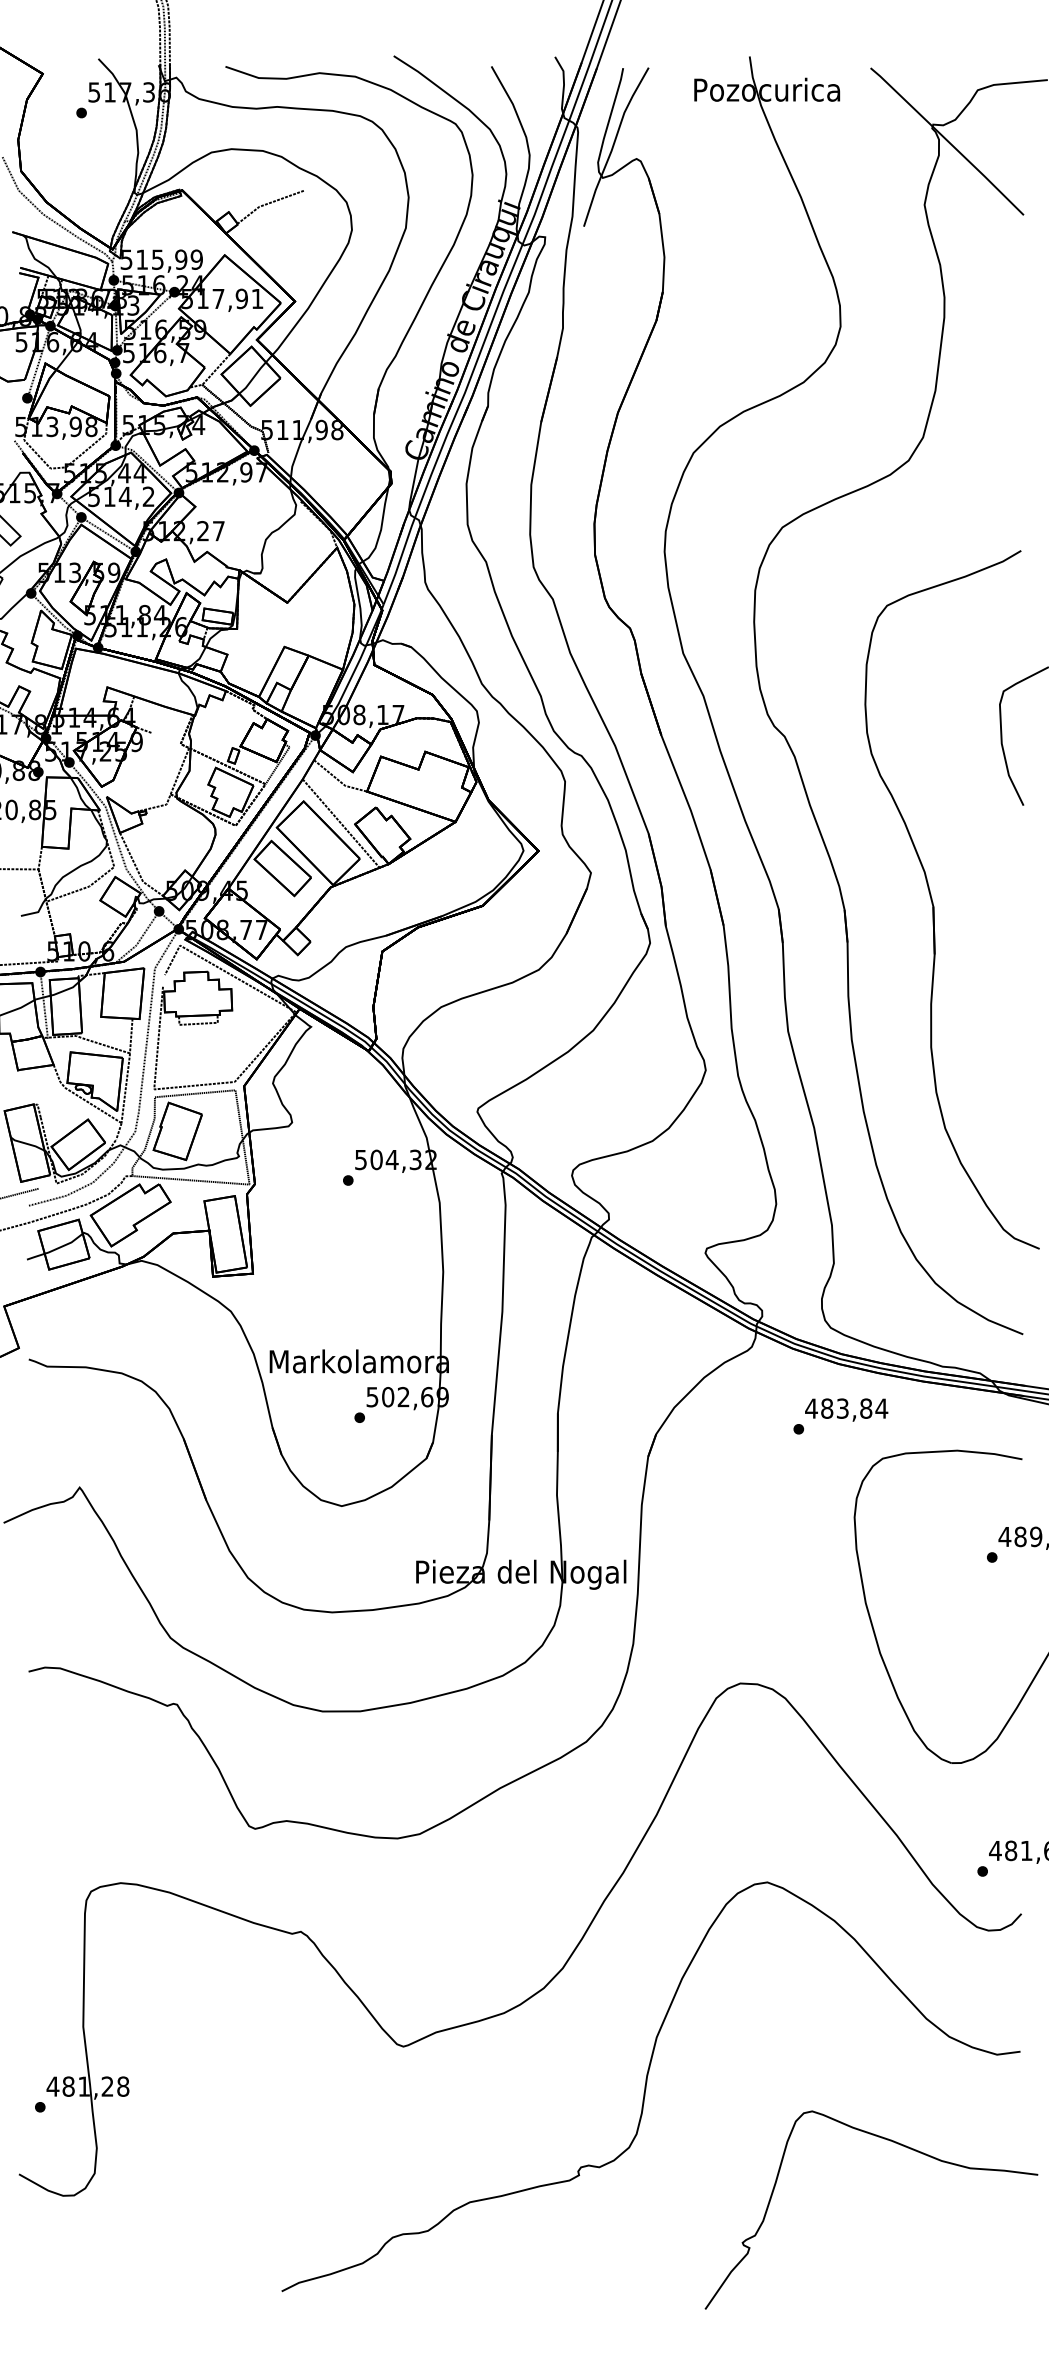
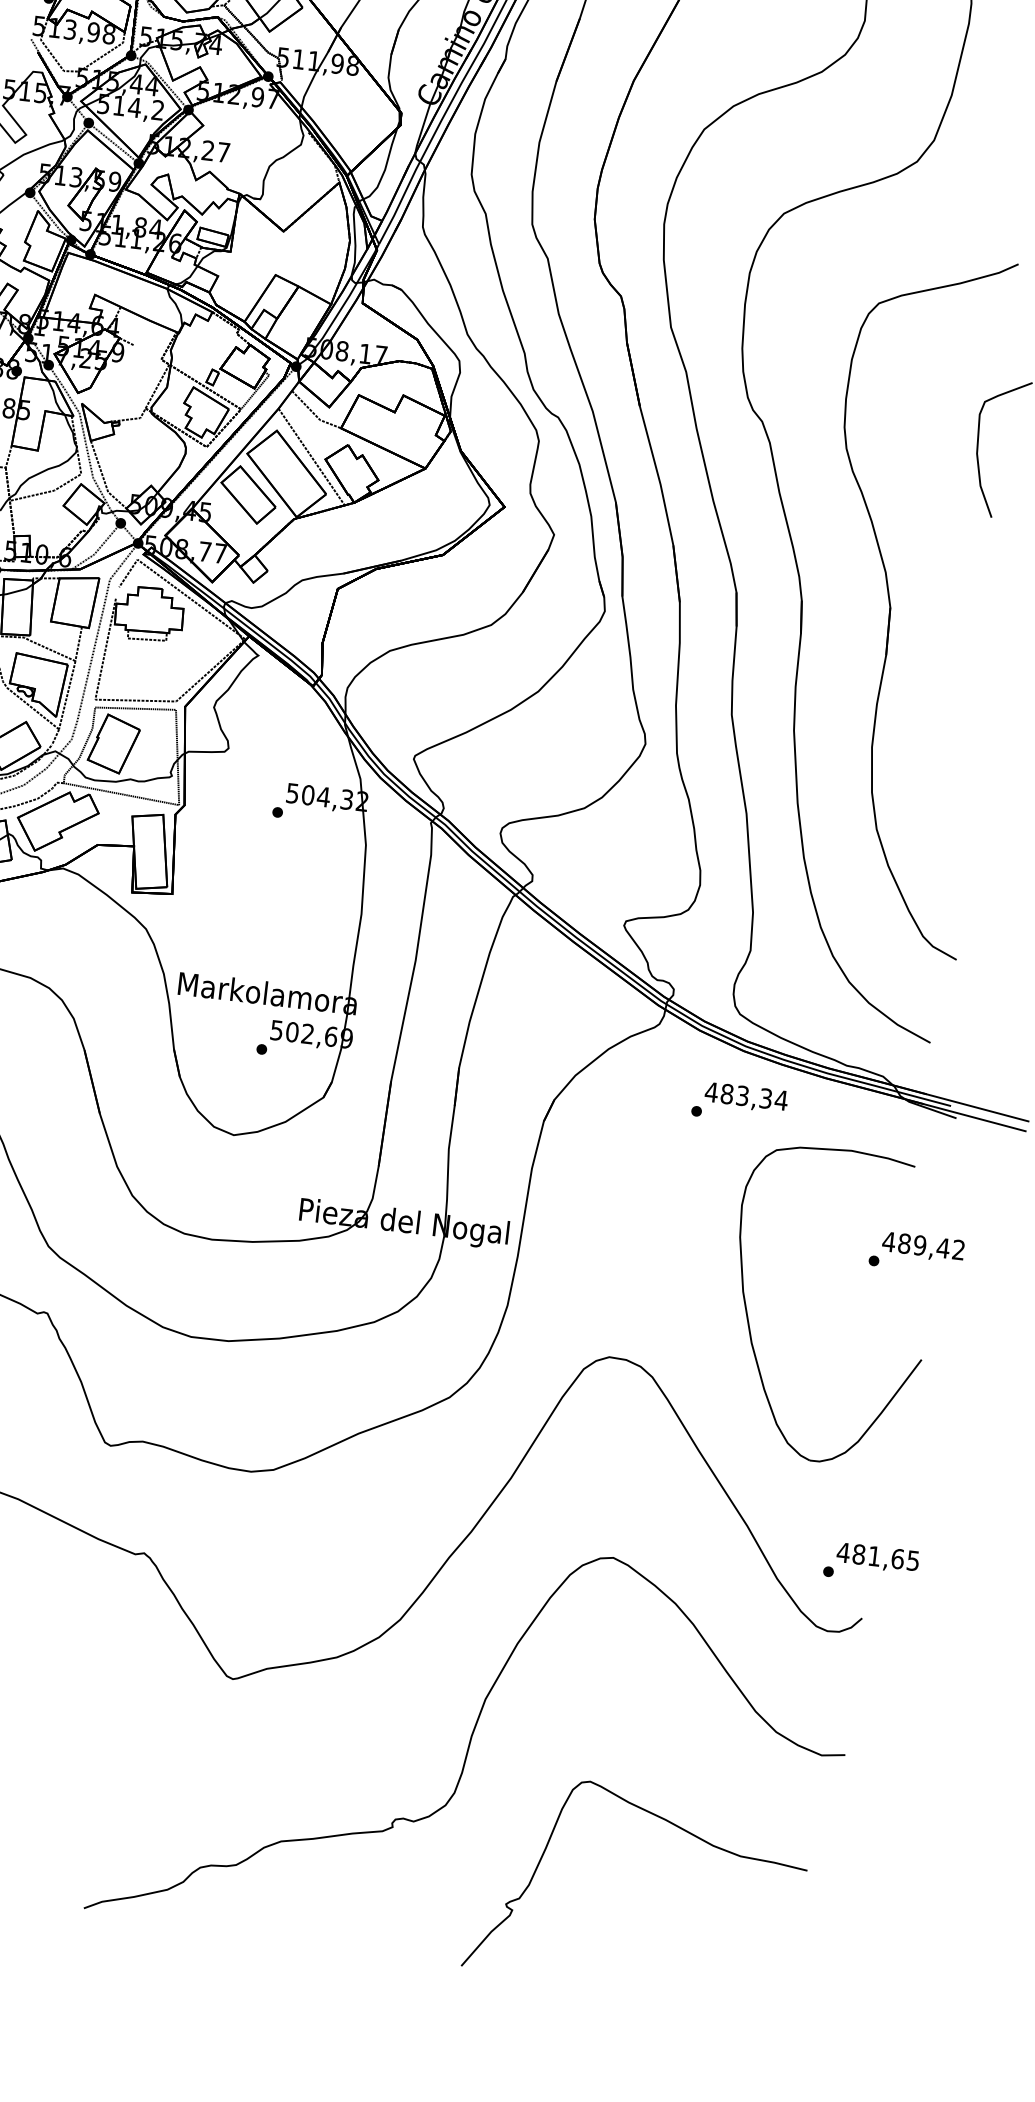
text: (866, 1408) -> (766, 1098), 483,84 -> 483,34
part: (897, 2144) -> (671, 1824), moved

